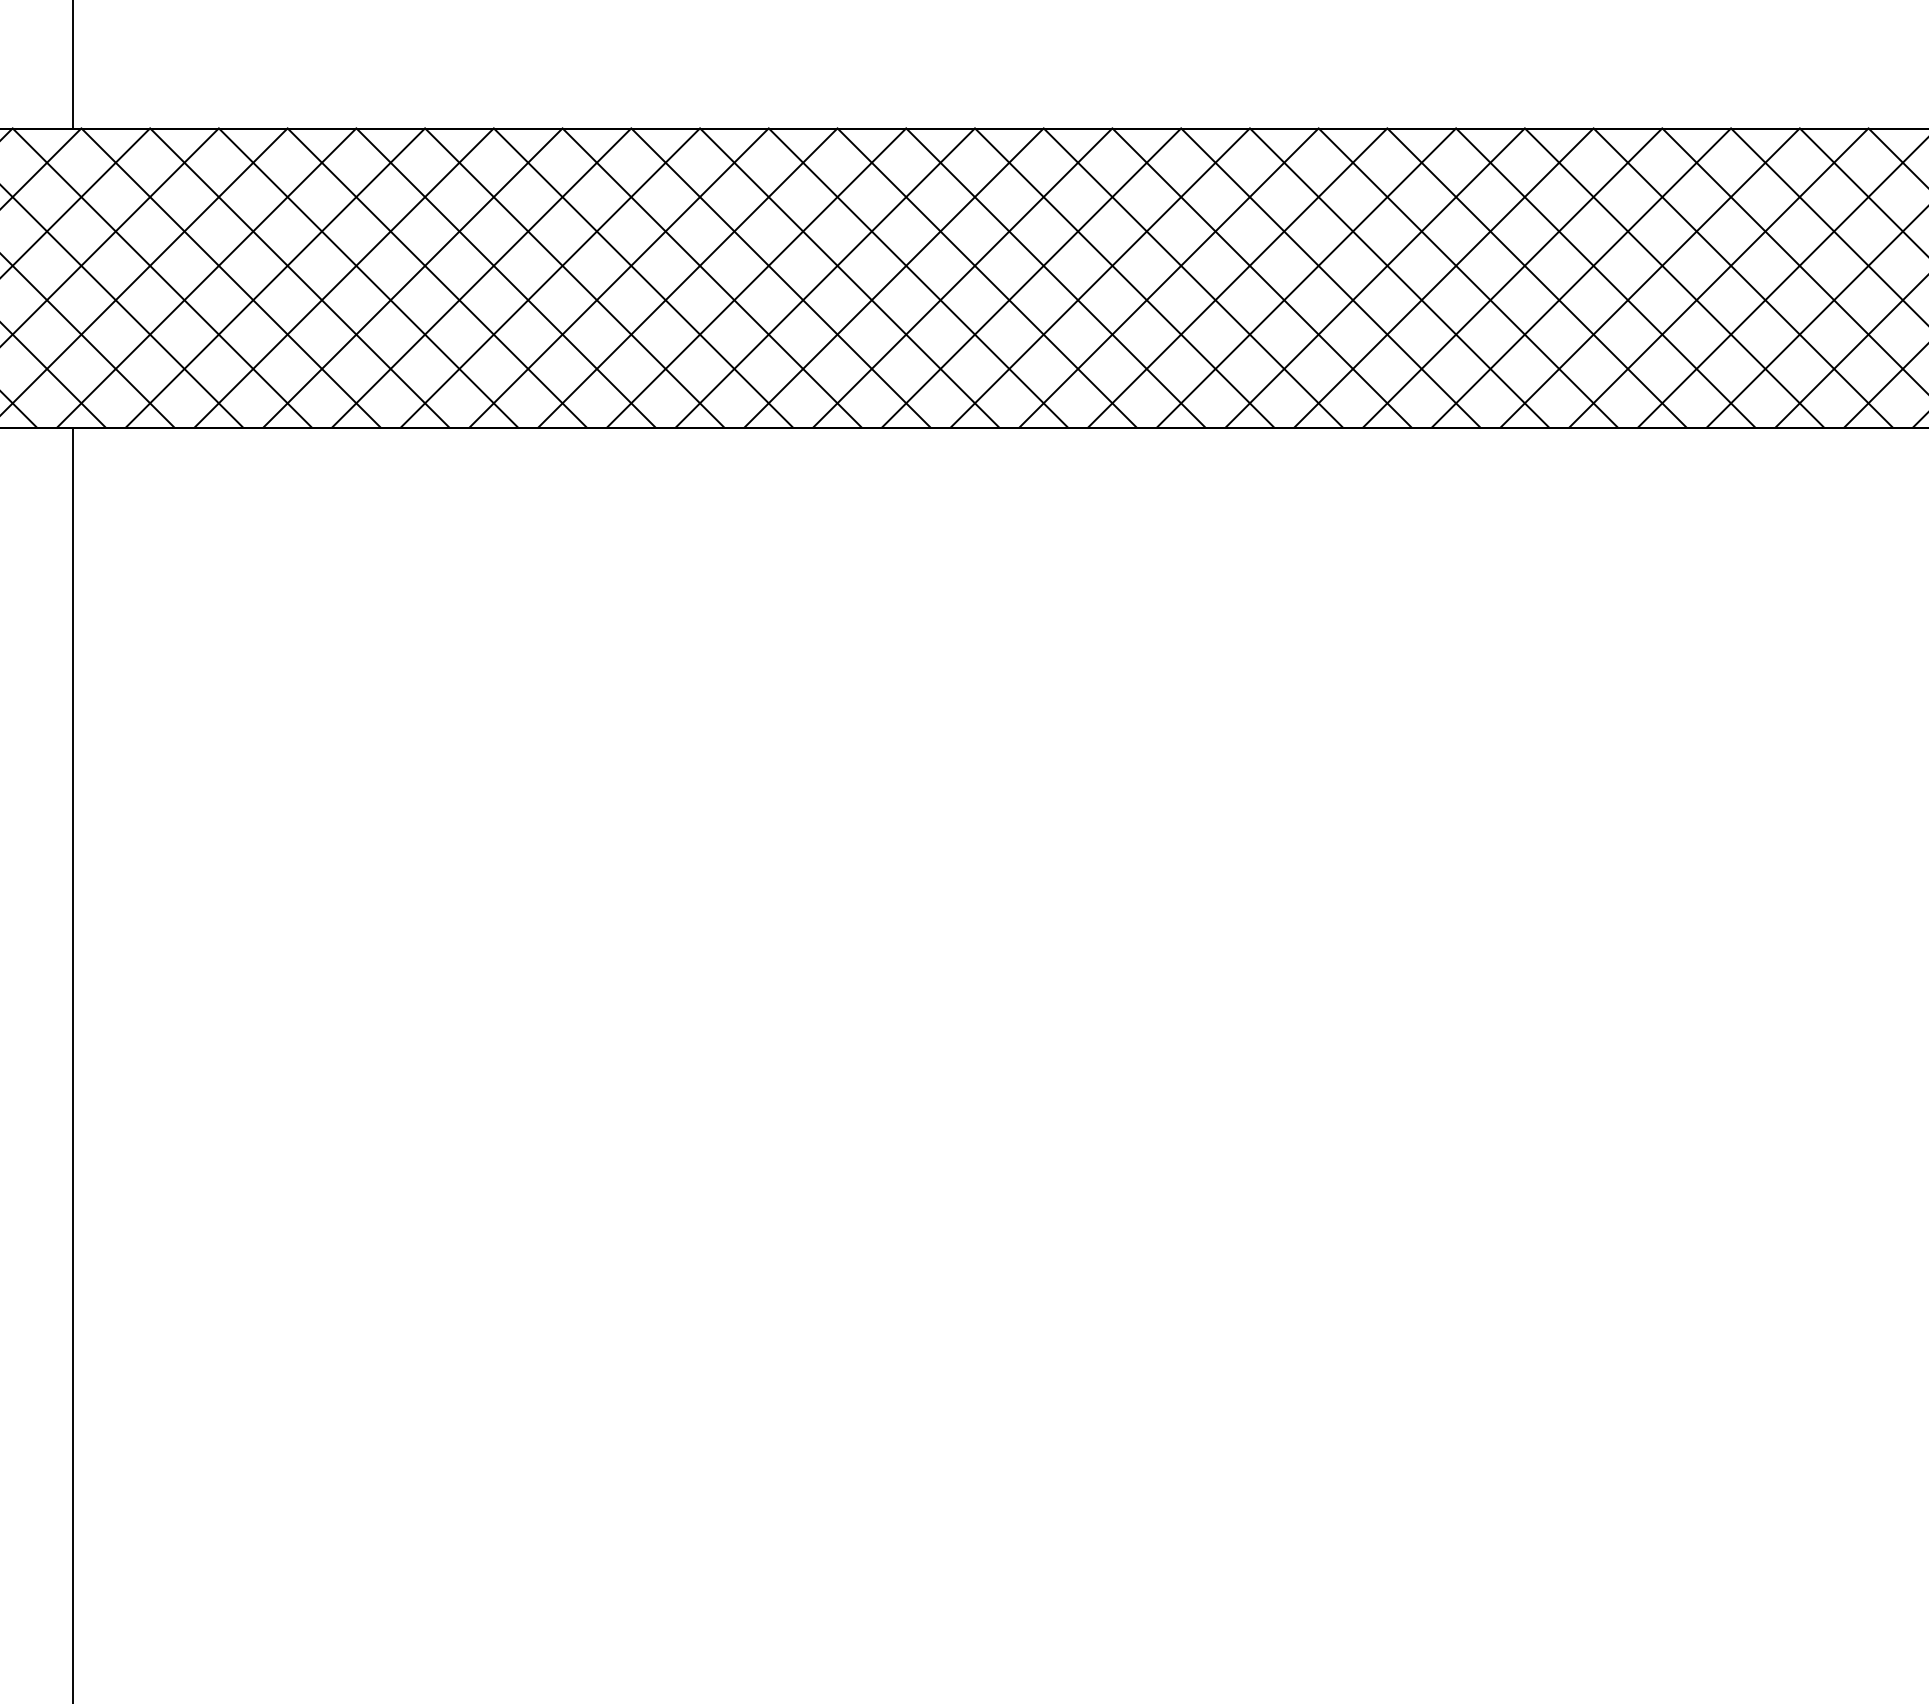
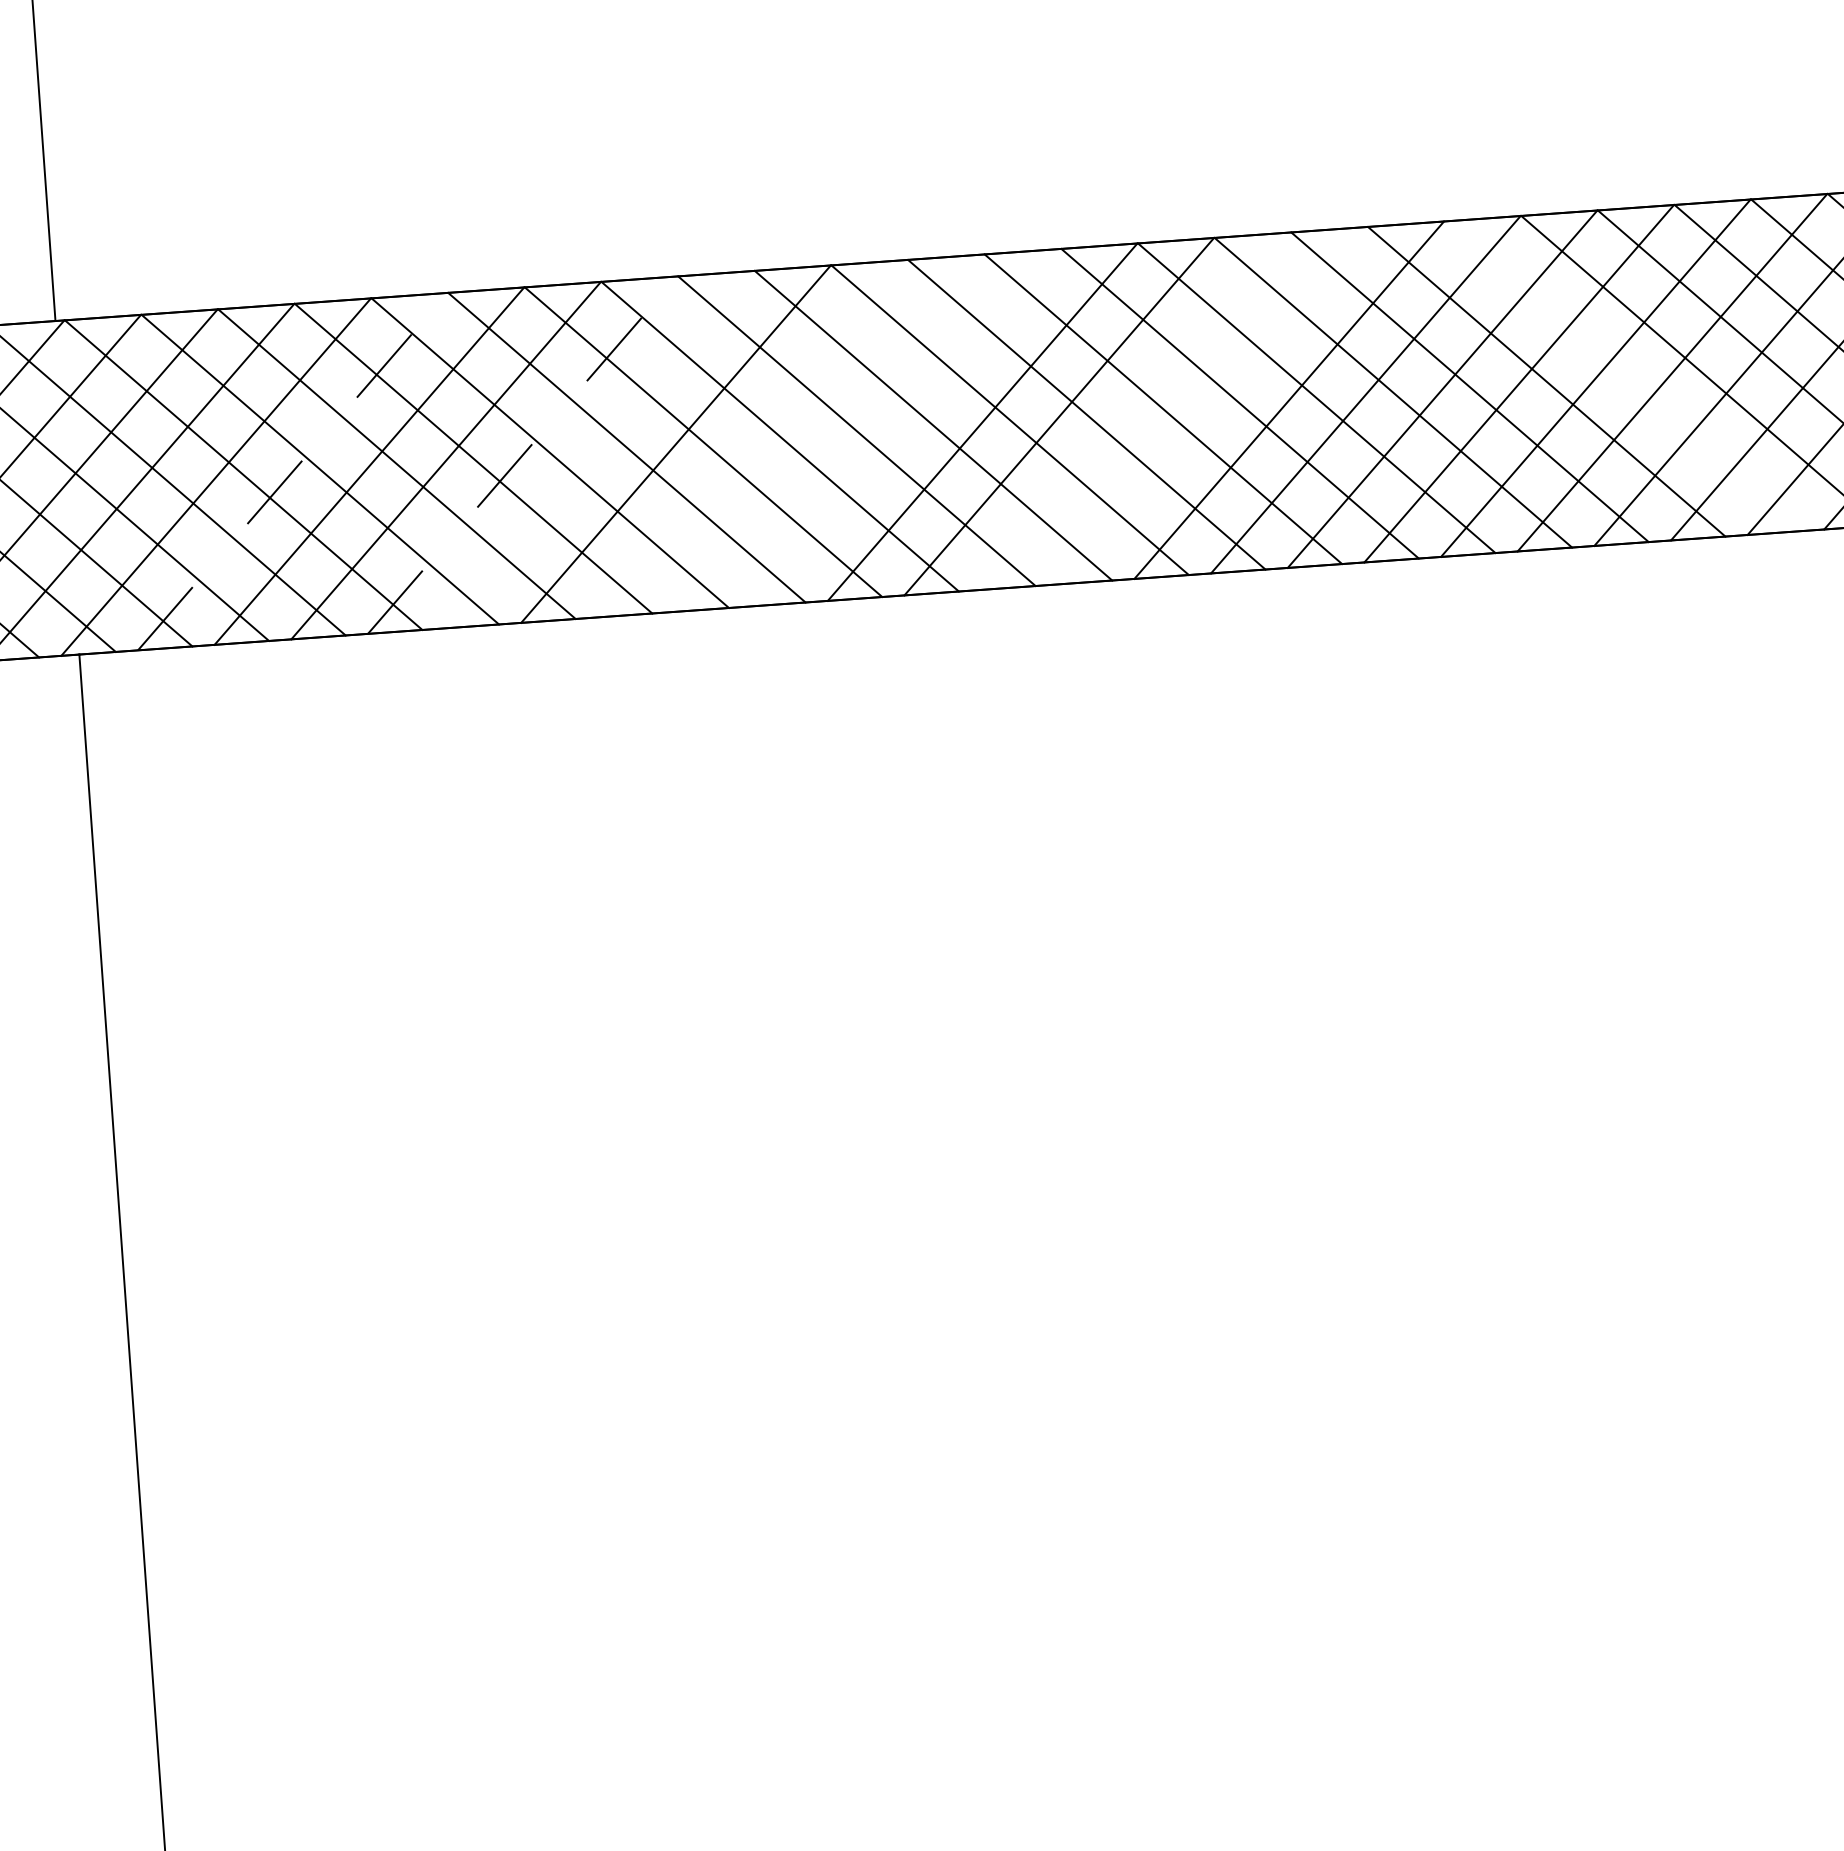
line: (275, 277) -> (292, 470), solid -> dashed
line: (481, 277) -> (522, 454), solid -> dashed
line: (549, 277) -> (598, 448), removed
line: (687, 277) -> (752, 437), removed
line: (756, 277) -> (829, 432), removed
line: (824, 277) -> (905, 426), removed
line: (1030, 277) -> (1134, 410), removed
line: (1099, 277) -> (1211, 405), removed
line: (1468, 277) -> (1623, 375), removed

